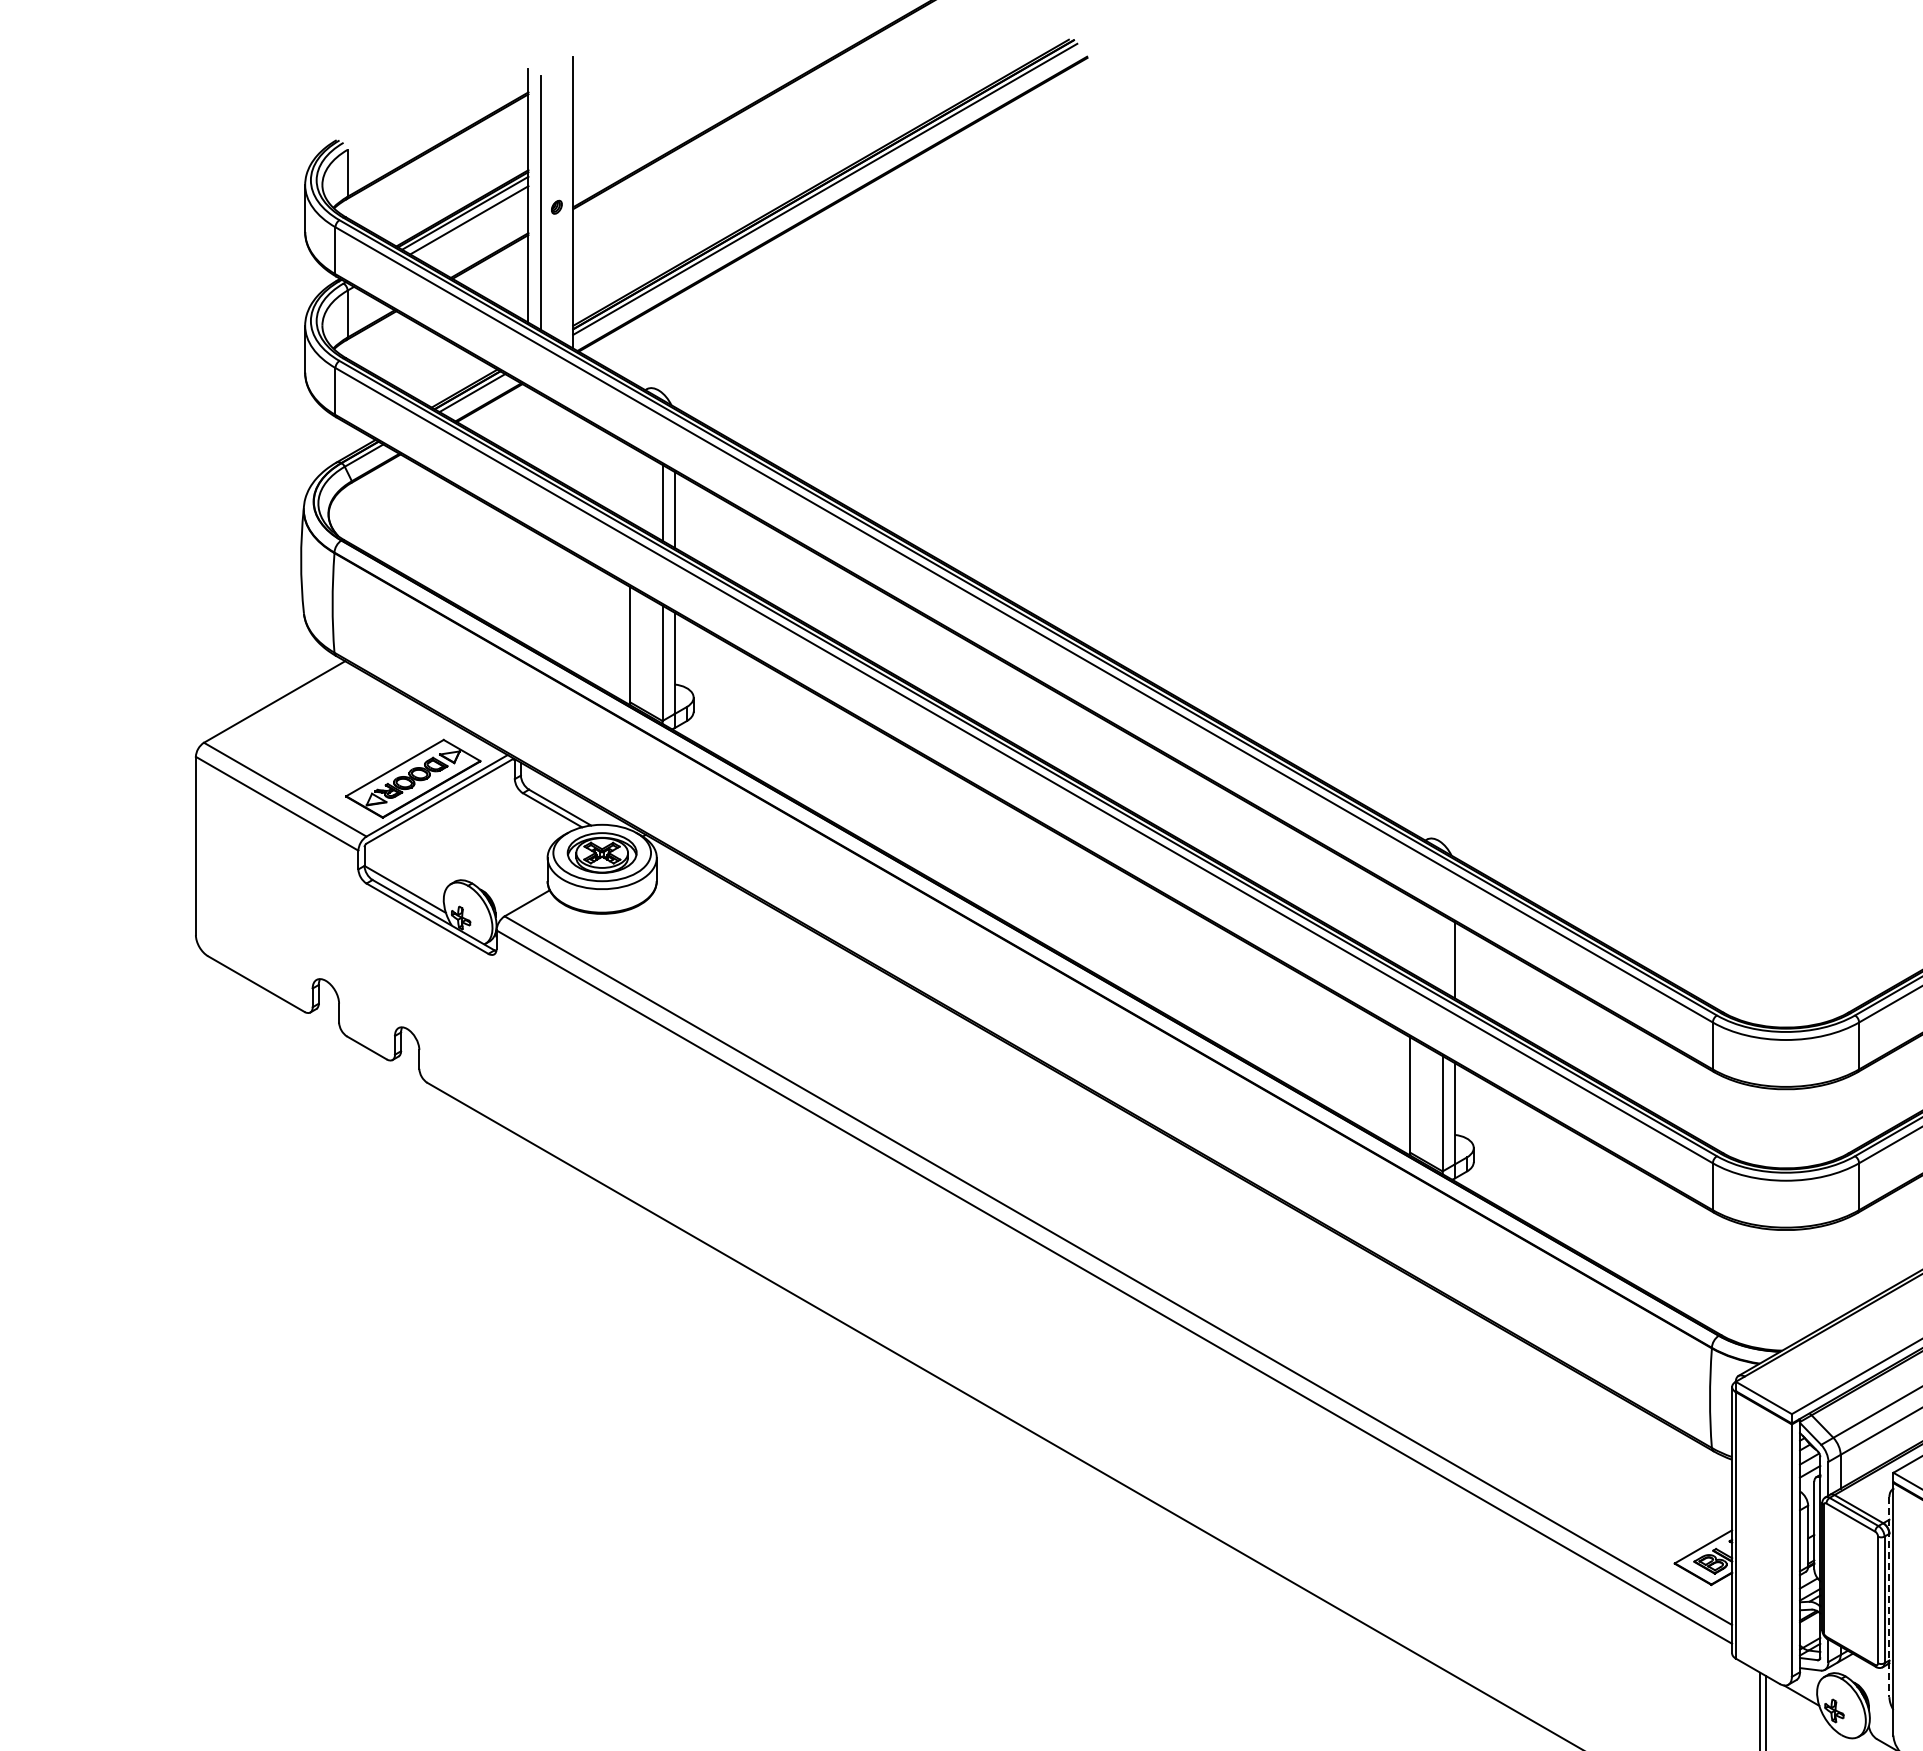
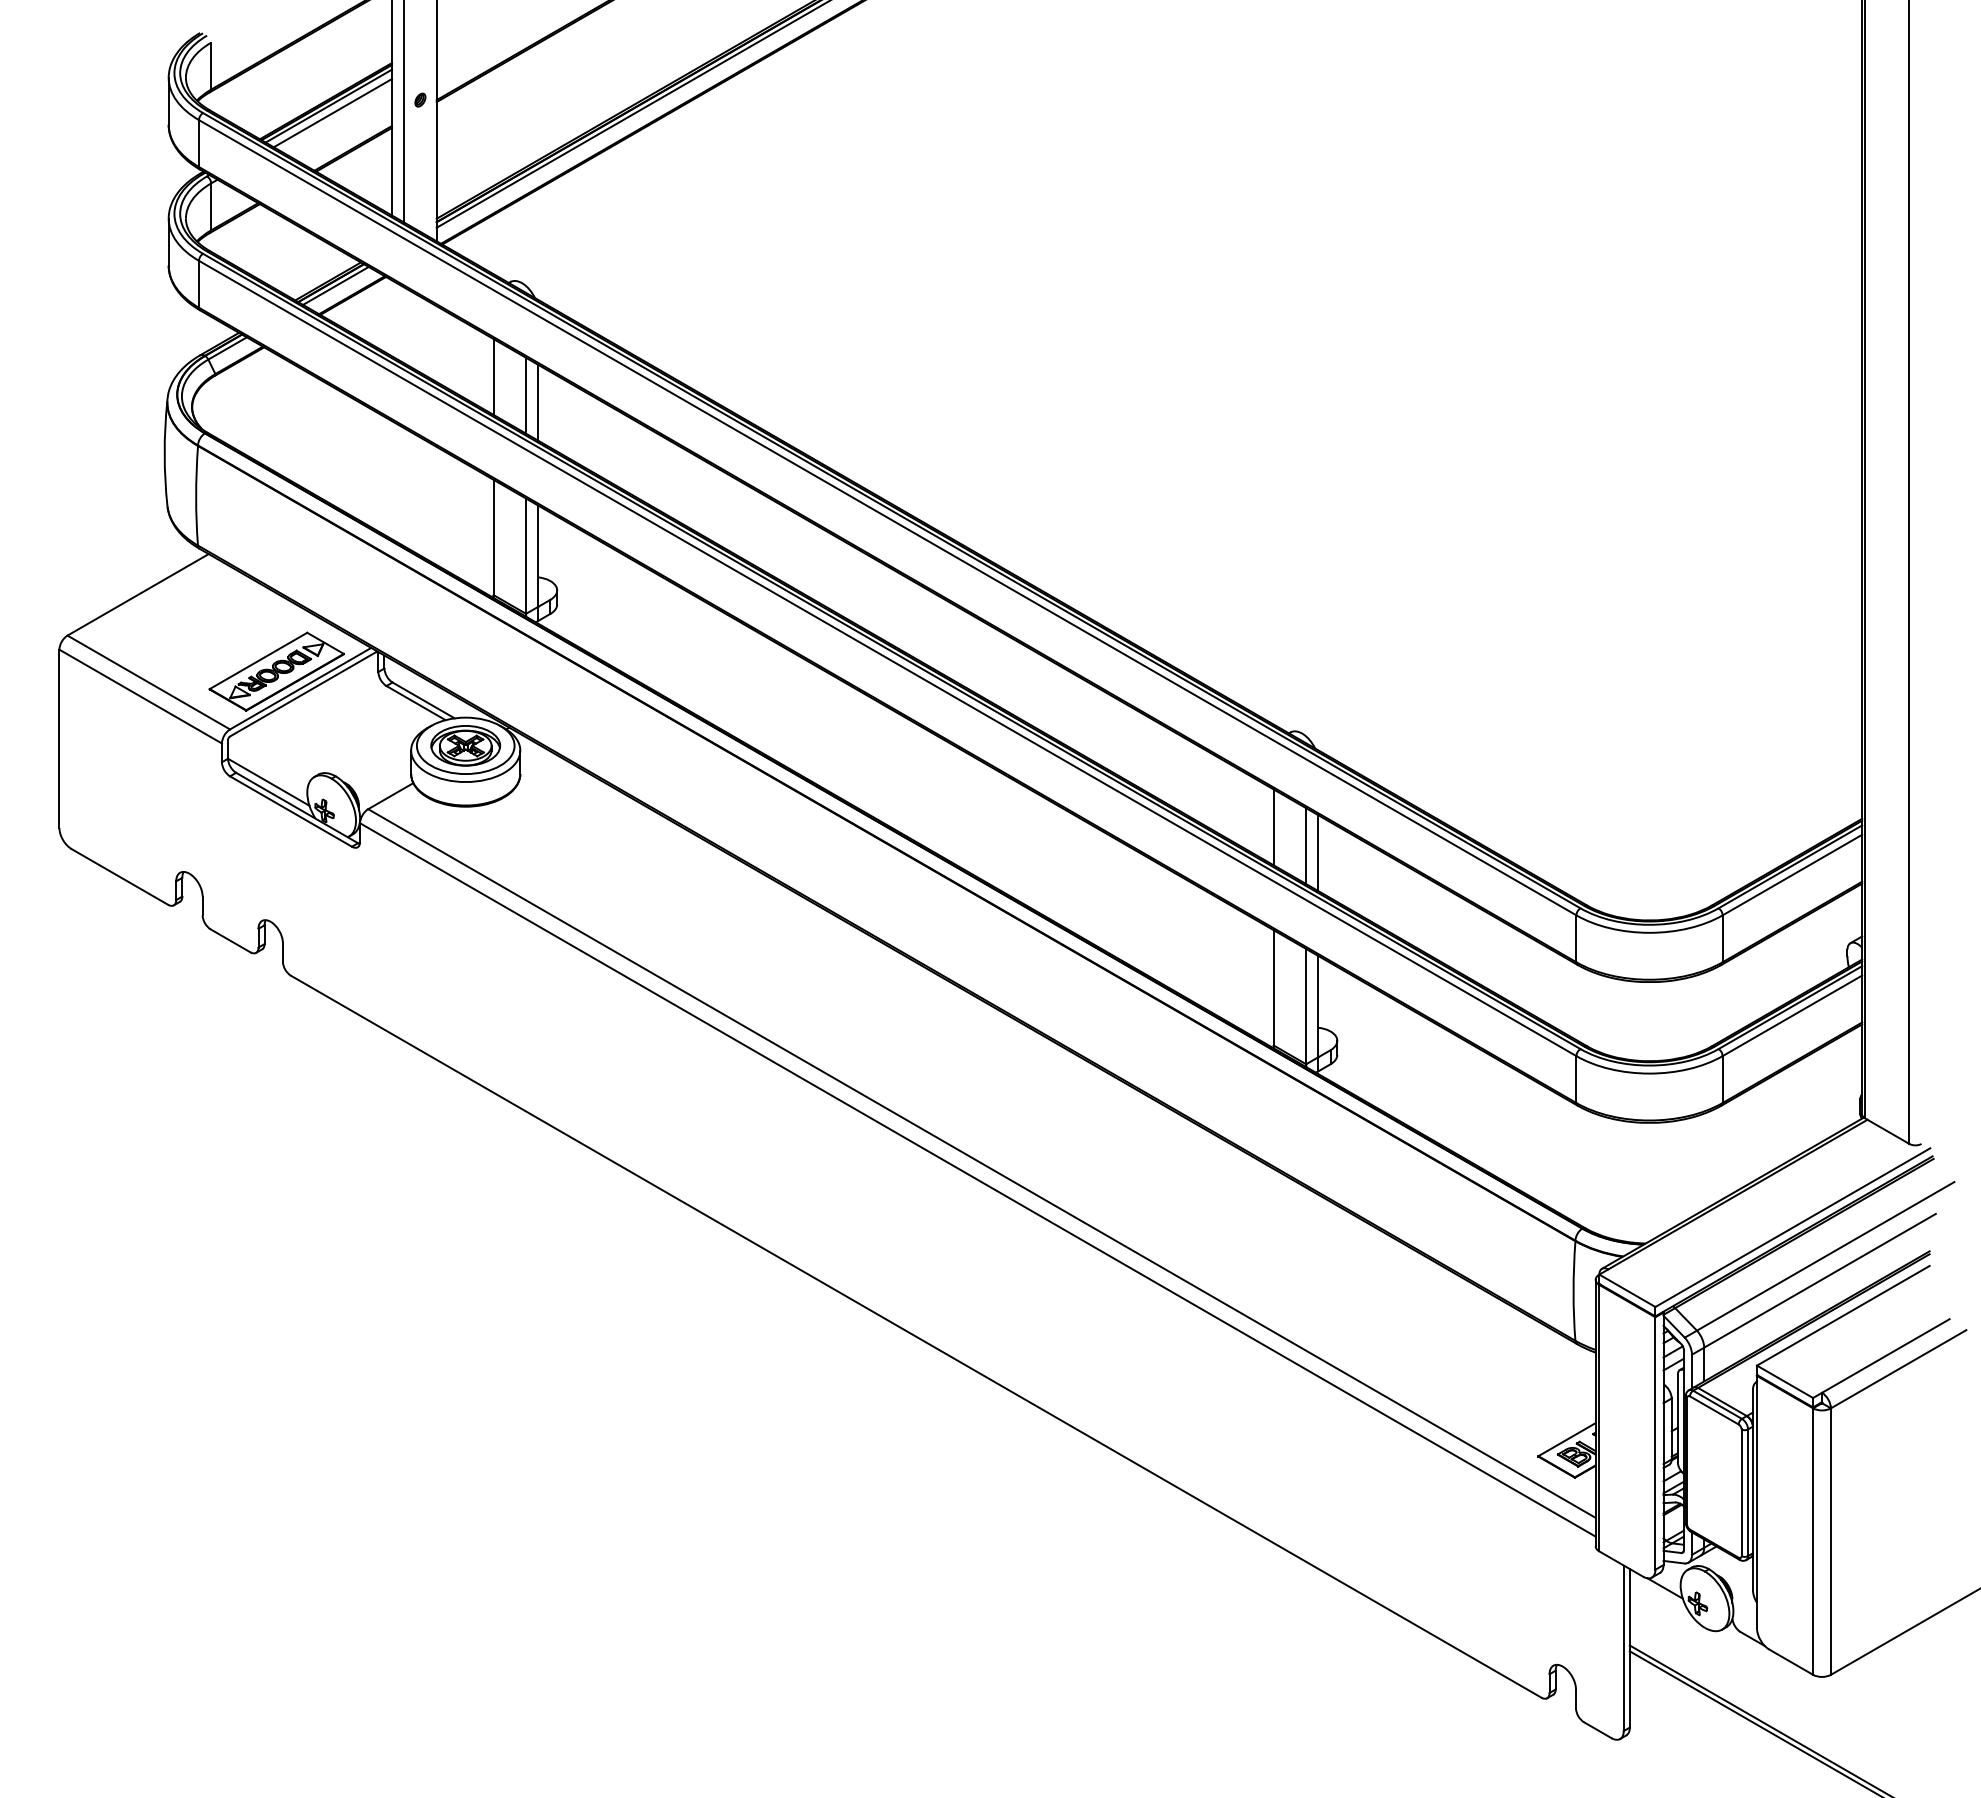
line: (629, 483) -> (493, 376), added
line: (1409, 934) -> (1273, 827), added
line: (1442, 953) -> (1306, 846), added
line: (1888, 1597) -> (1752, 1490), dashed -> solid

